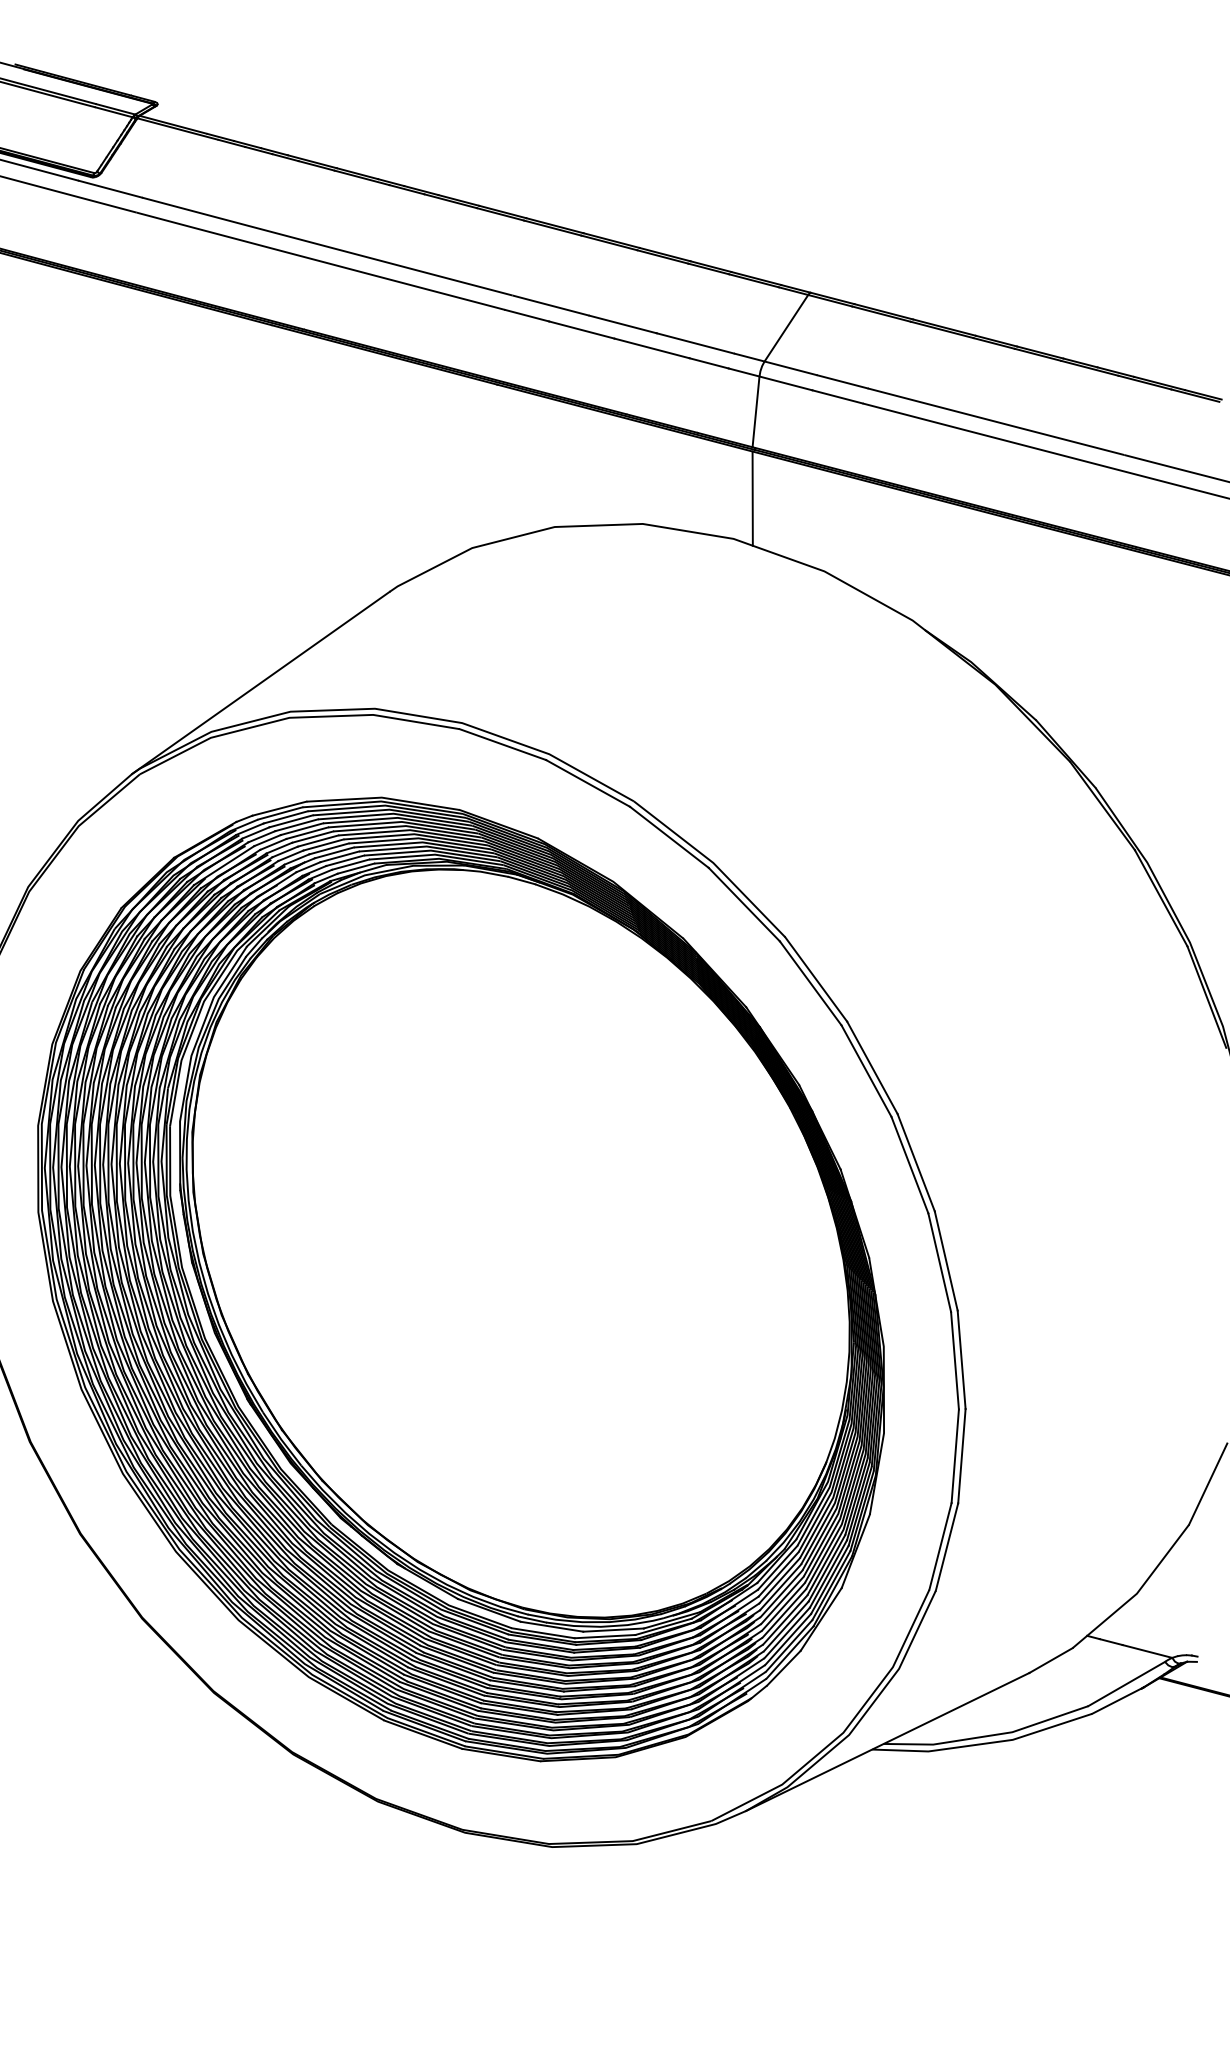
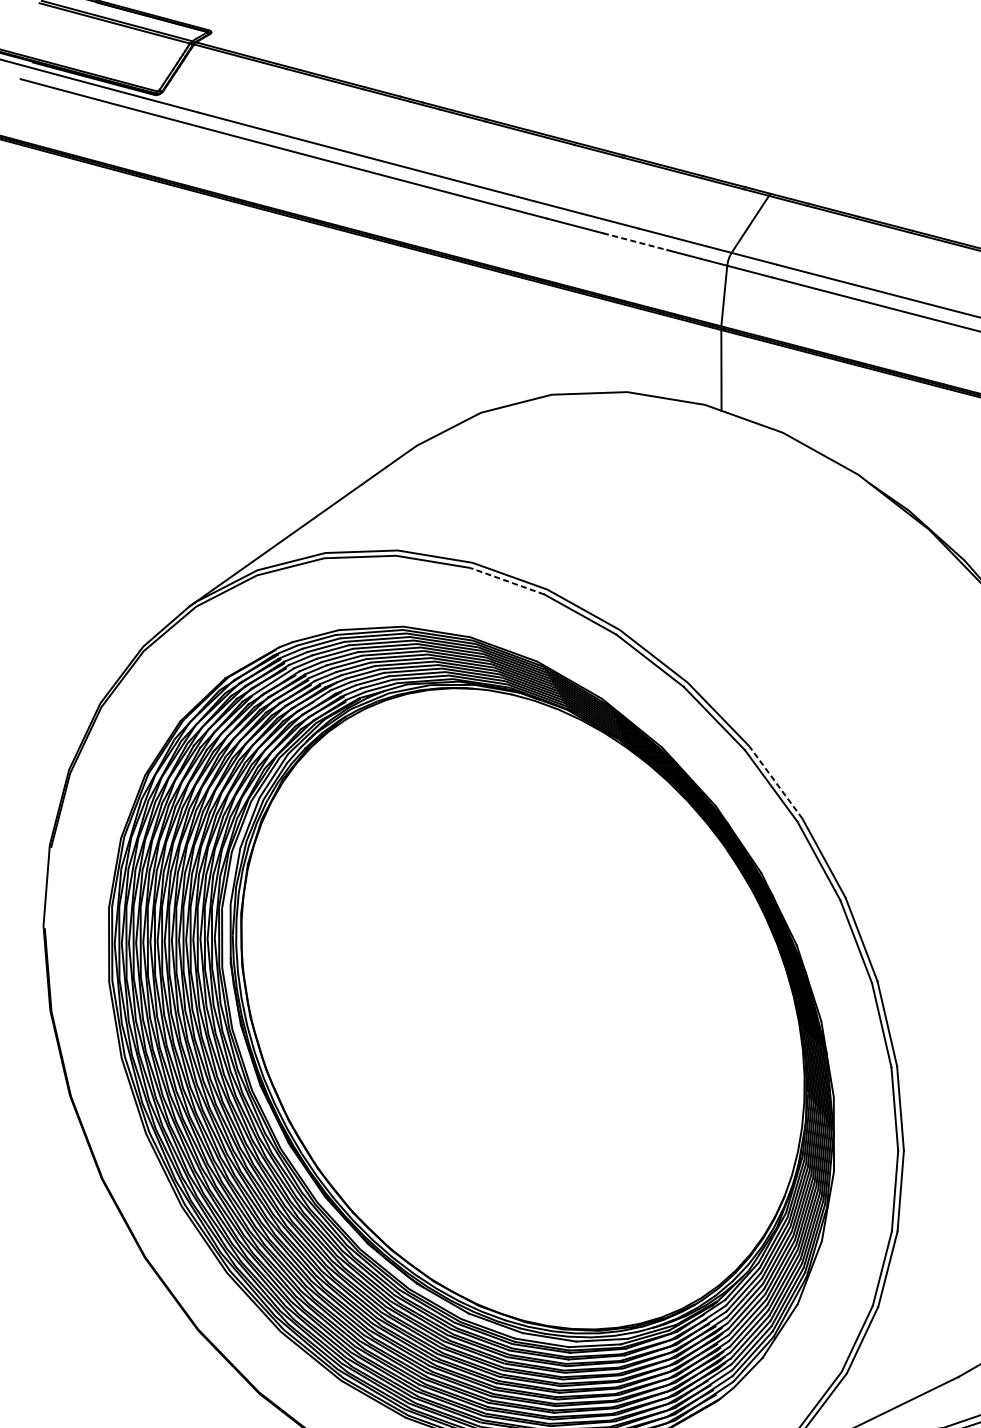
line: (652, 348) -> (635, 241), solid -> dashed
line: (502, 744) -> (506, 581), solid -> dashed
line: (815, 979) -> (775, 782), solid -> dashed

